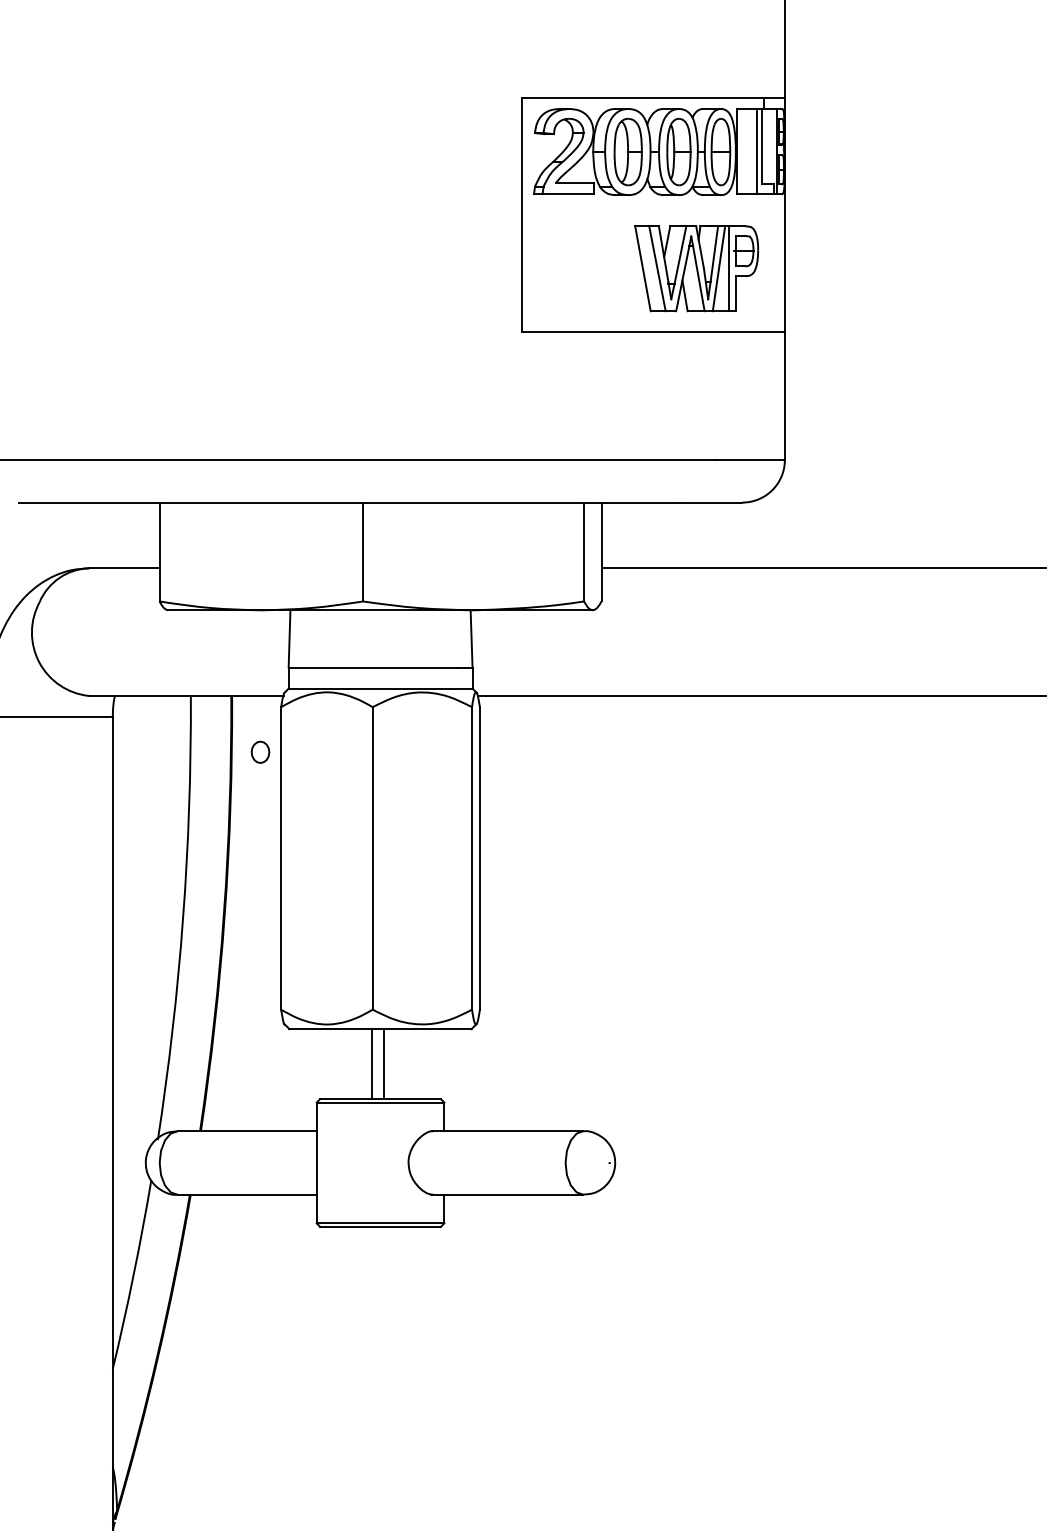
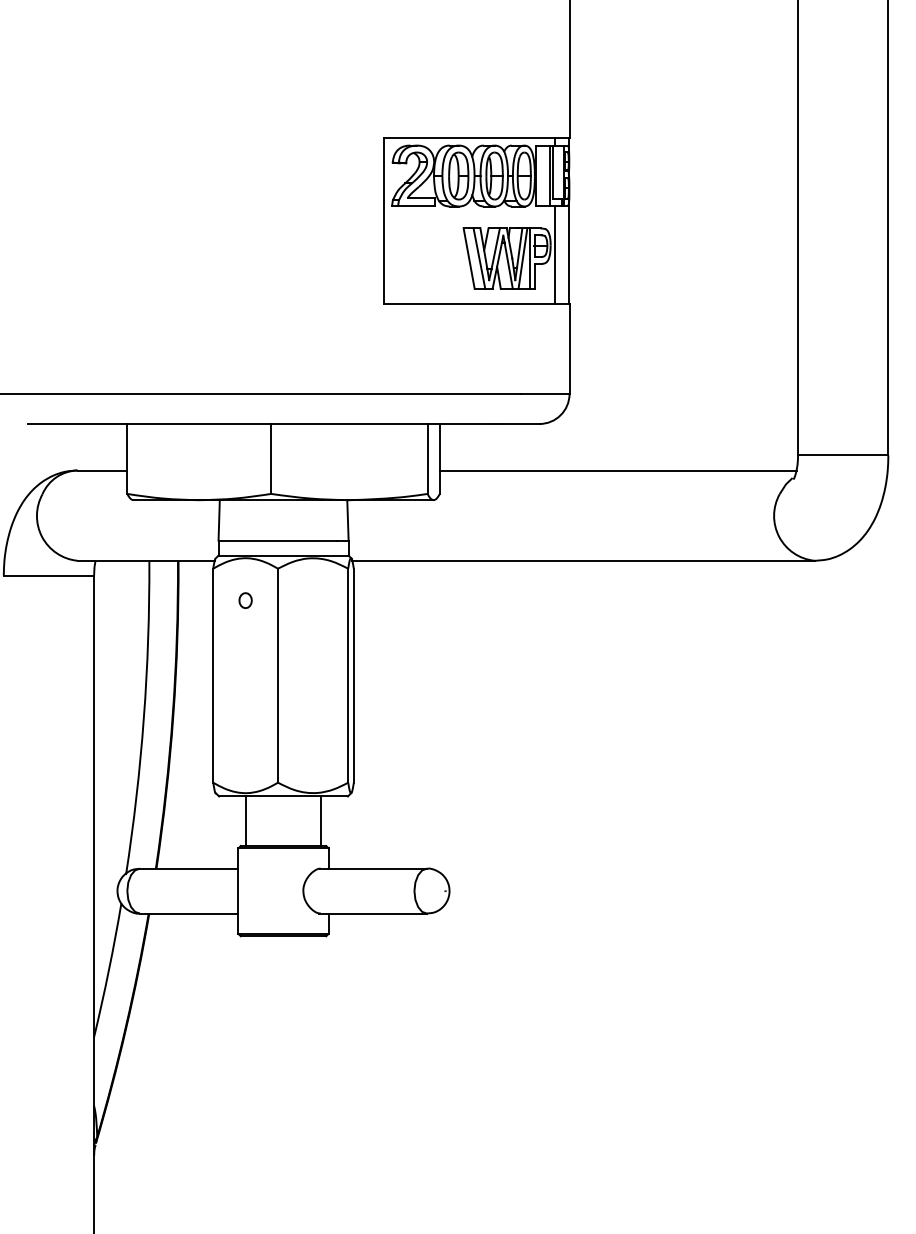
line: (763, 262) -> (554, 254), added
part: (260, 752) -> (245, 600), moved
line: (371, 1063) -> (321, 820), moved
line: (384, 1063) -> (246, 820), moved

